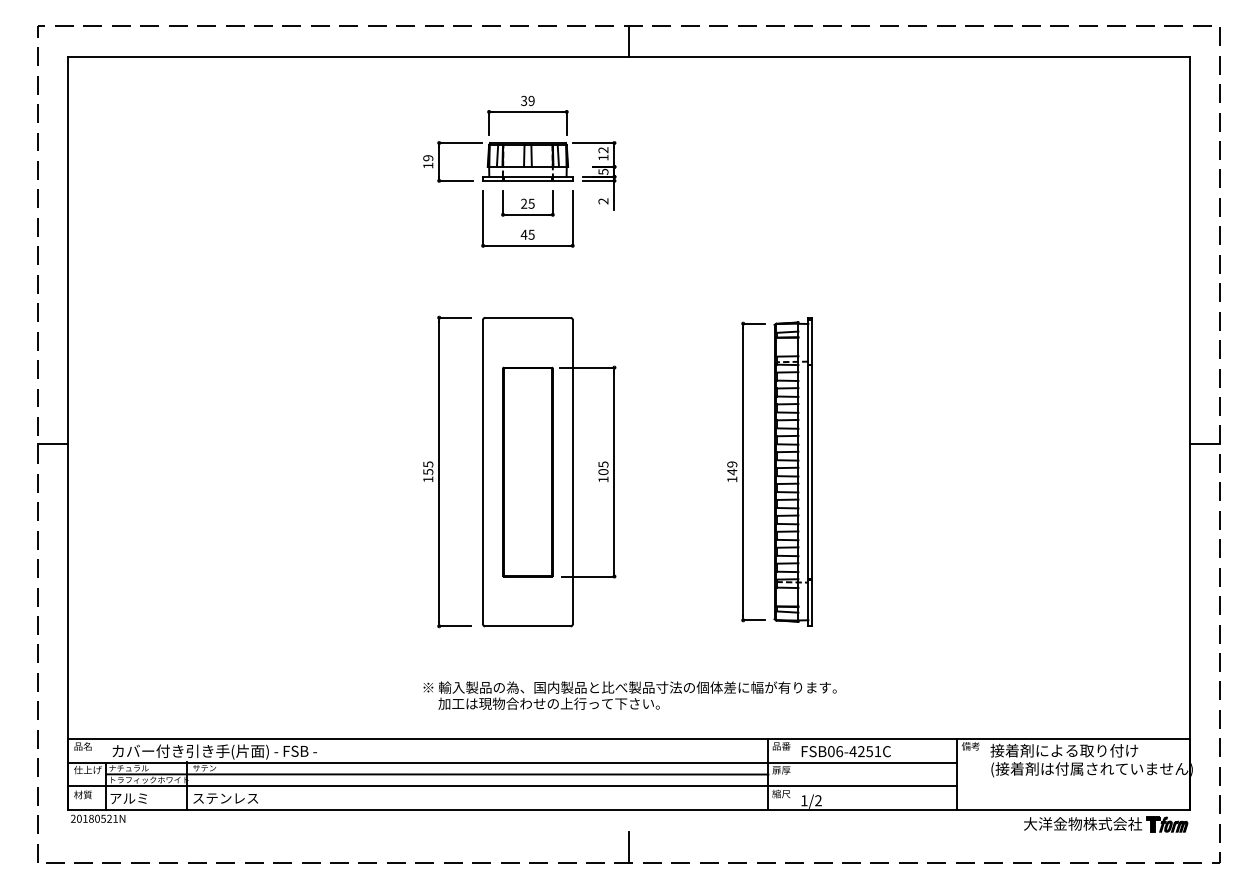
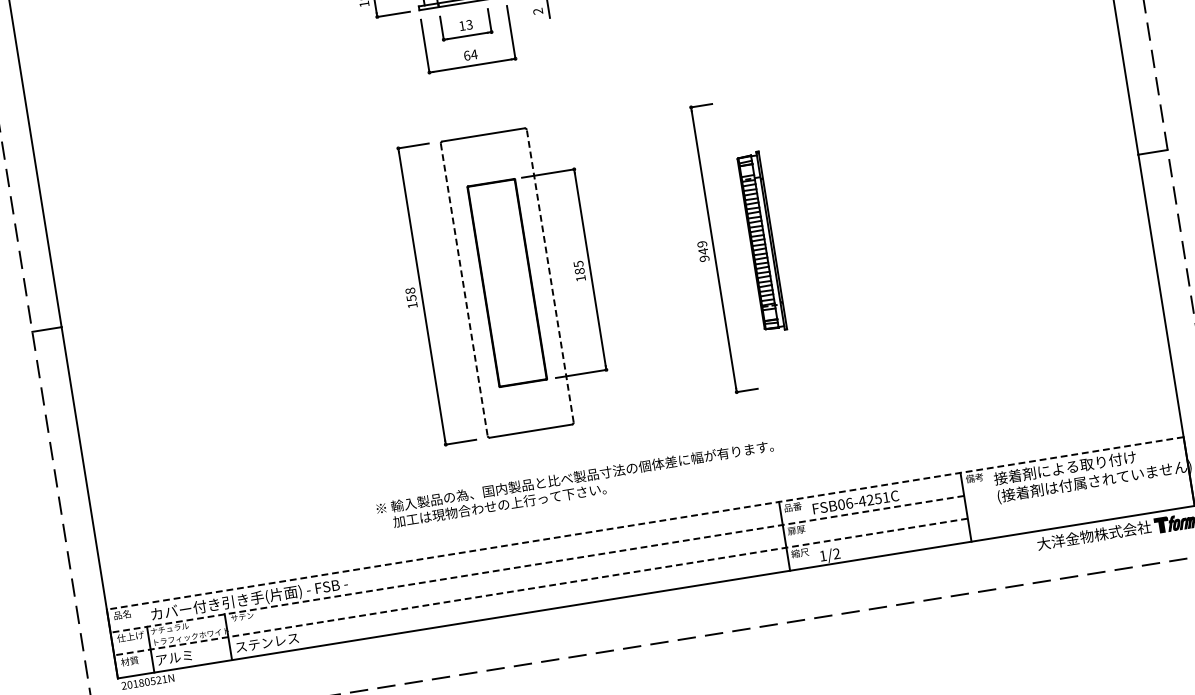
text: (527, 203) -> (465, 25), 25 -> 13
text: (527, 234) -> (470, 54), 45 -> 64
text: (428, 464) -> (410, 290), 155 -> 158
line: (572, 471) -> (549, 275), solid -> dashed
part: (792, 471) -> (761, 241), size x0.6
line: (483, 472) -> (464, 290), solid -> dashed
text: (603, 472) -> (579, 271), 105 -> 185
text: (732, 479) -> (704, 258), 149 -> 949
text: (629, 695) -> (575, 485), moved
line: (629, 738) -> (645, 523), solid -> dashed
line: (512, 762) -> (537, 564), solid -> dashed
line: (437, 774) -> (466, 587), removed
line: (512, 786) -> (540, 587), solid -> dashed
line: (629, 847) -> (662, 627), removed

